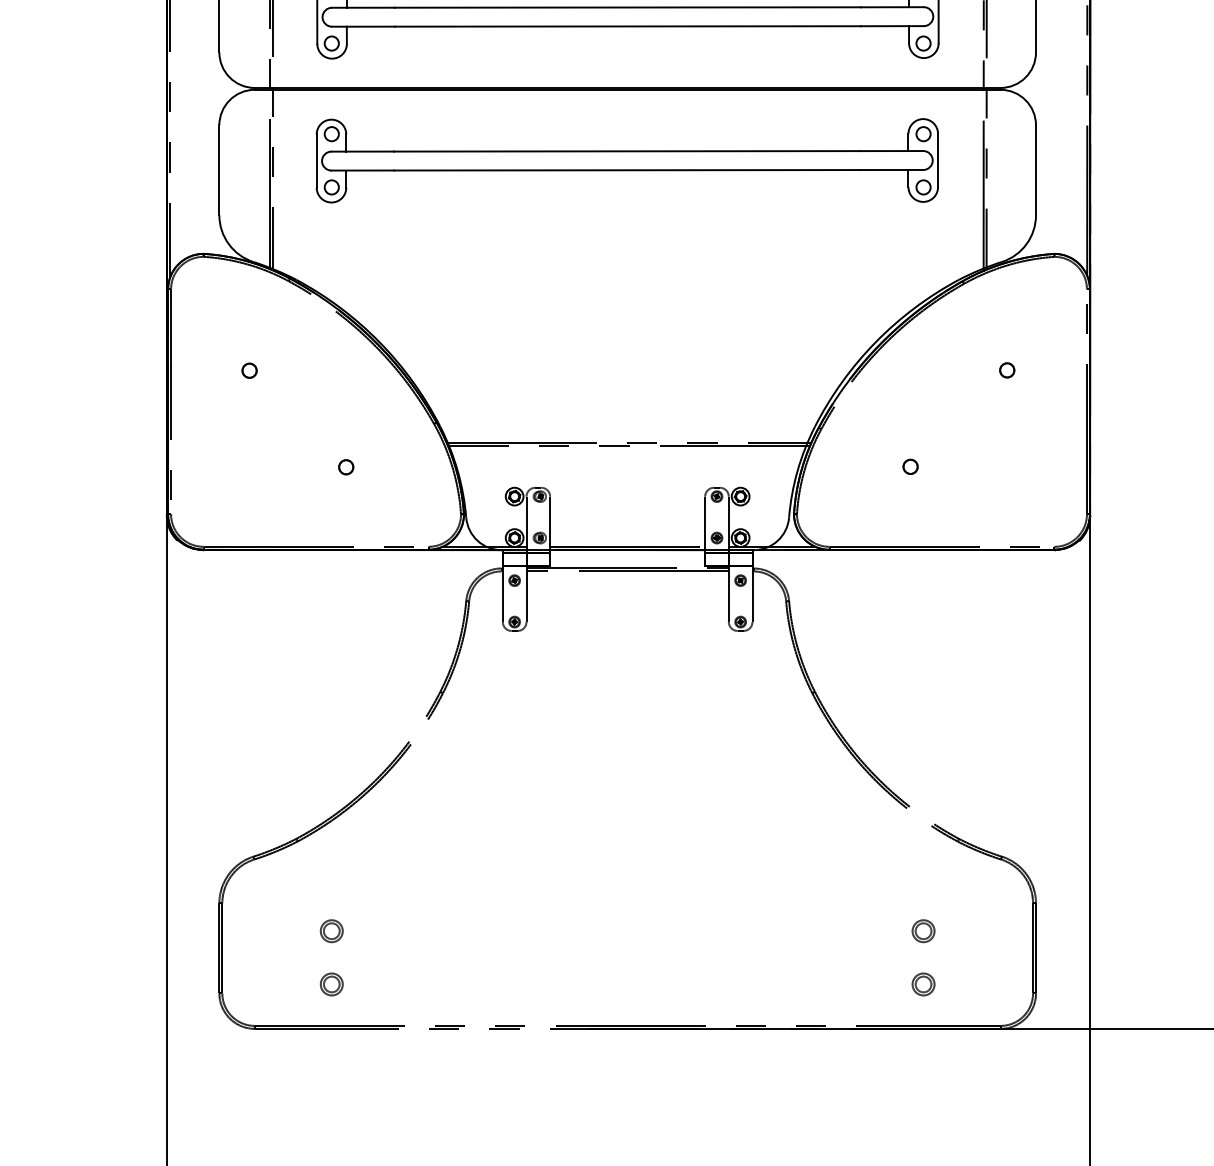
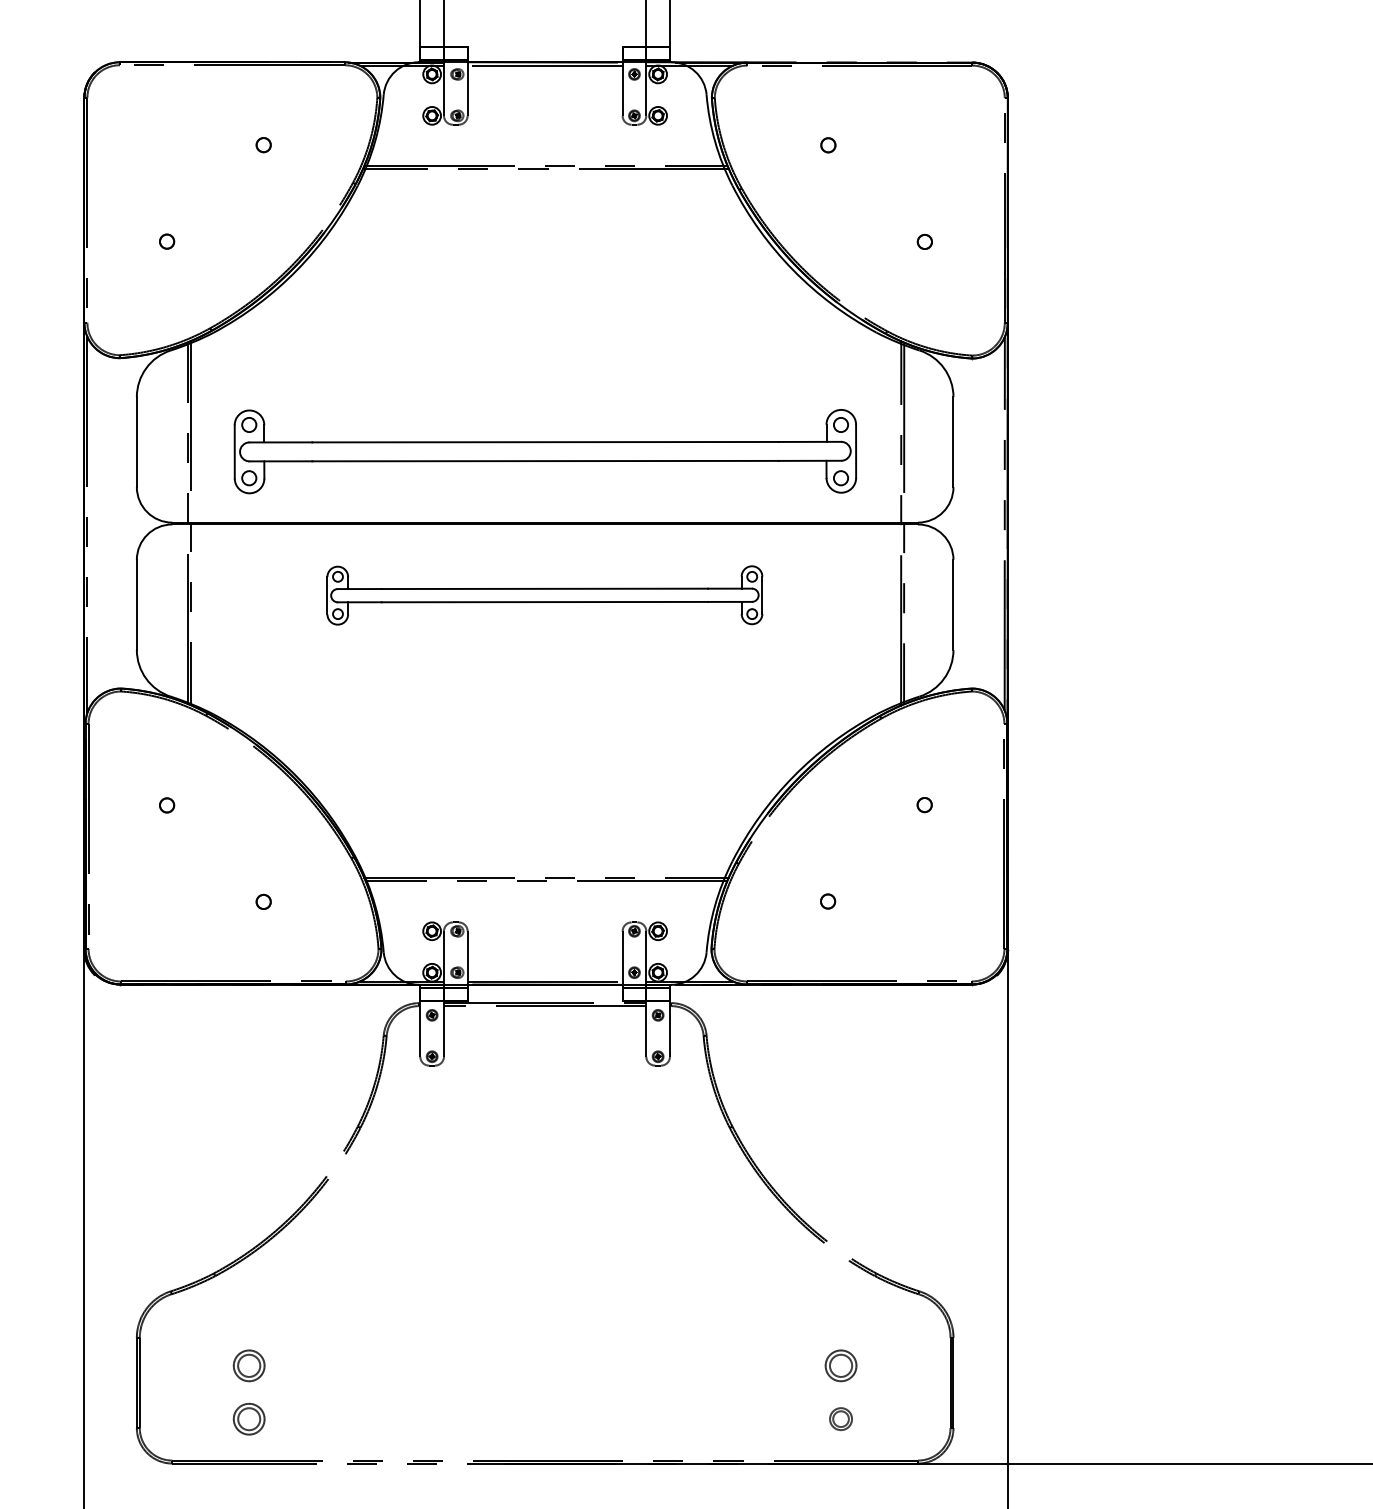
part: (627, 160) -> (544, 595), size x0.7
part: (332, 930) -> (249, 1365), size x1.4
part: (923, 930) -> (840, 1365), size x1.4
part: (332, 983) -> (249, 1418), size x1.4

